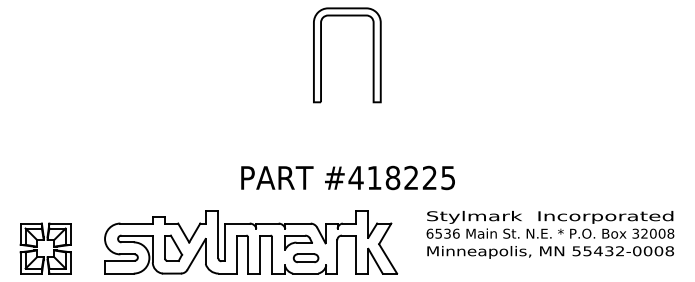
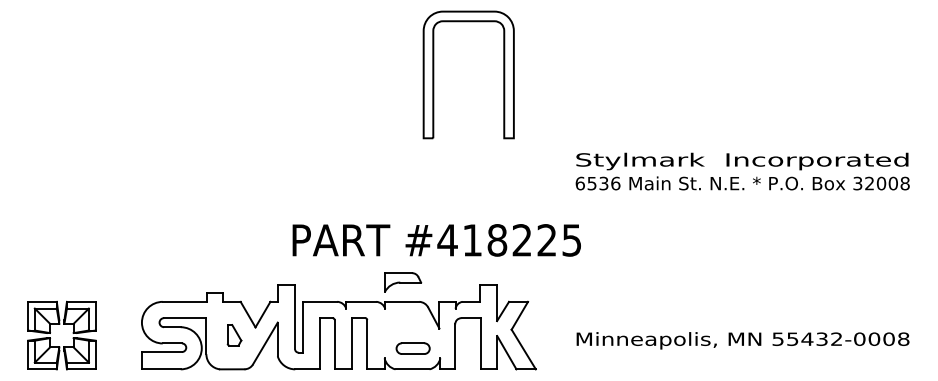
text: (347, 178) -> (436, 240), moved
text: (550, 224) -> (742, 171), moved
part: (298, 242) -> (403, 282), moved
part: (173, 248) -> (234, 335), size x0.6

